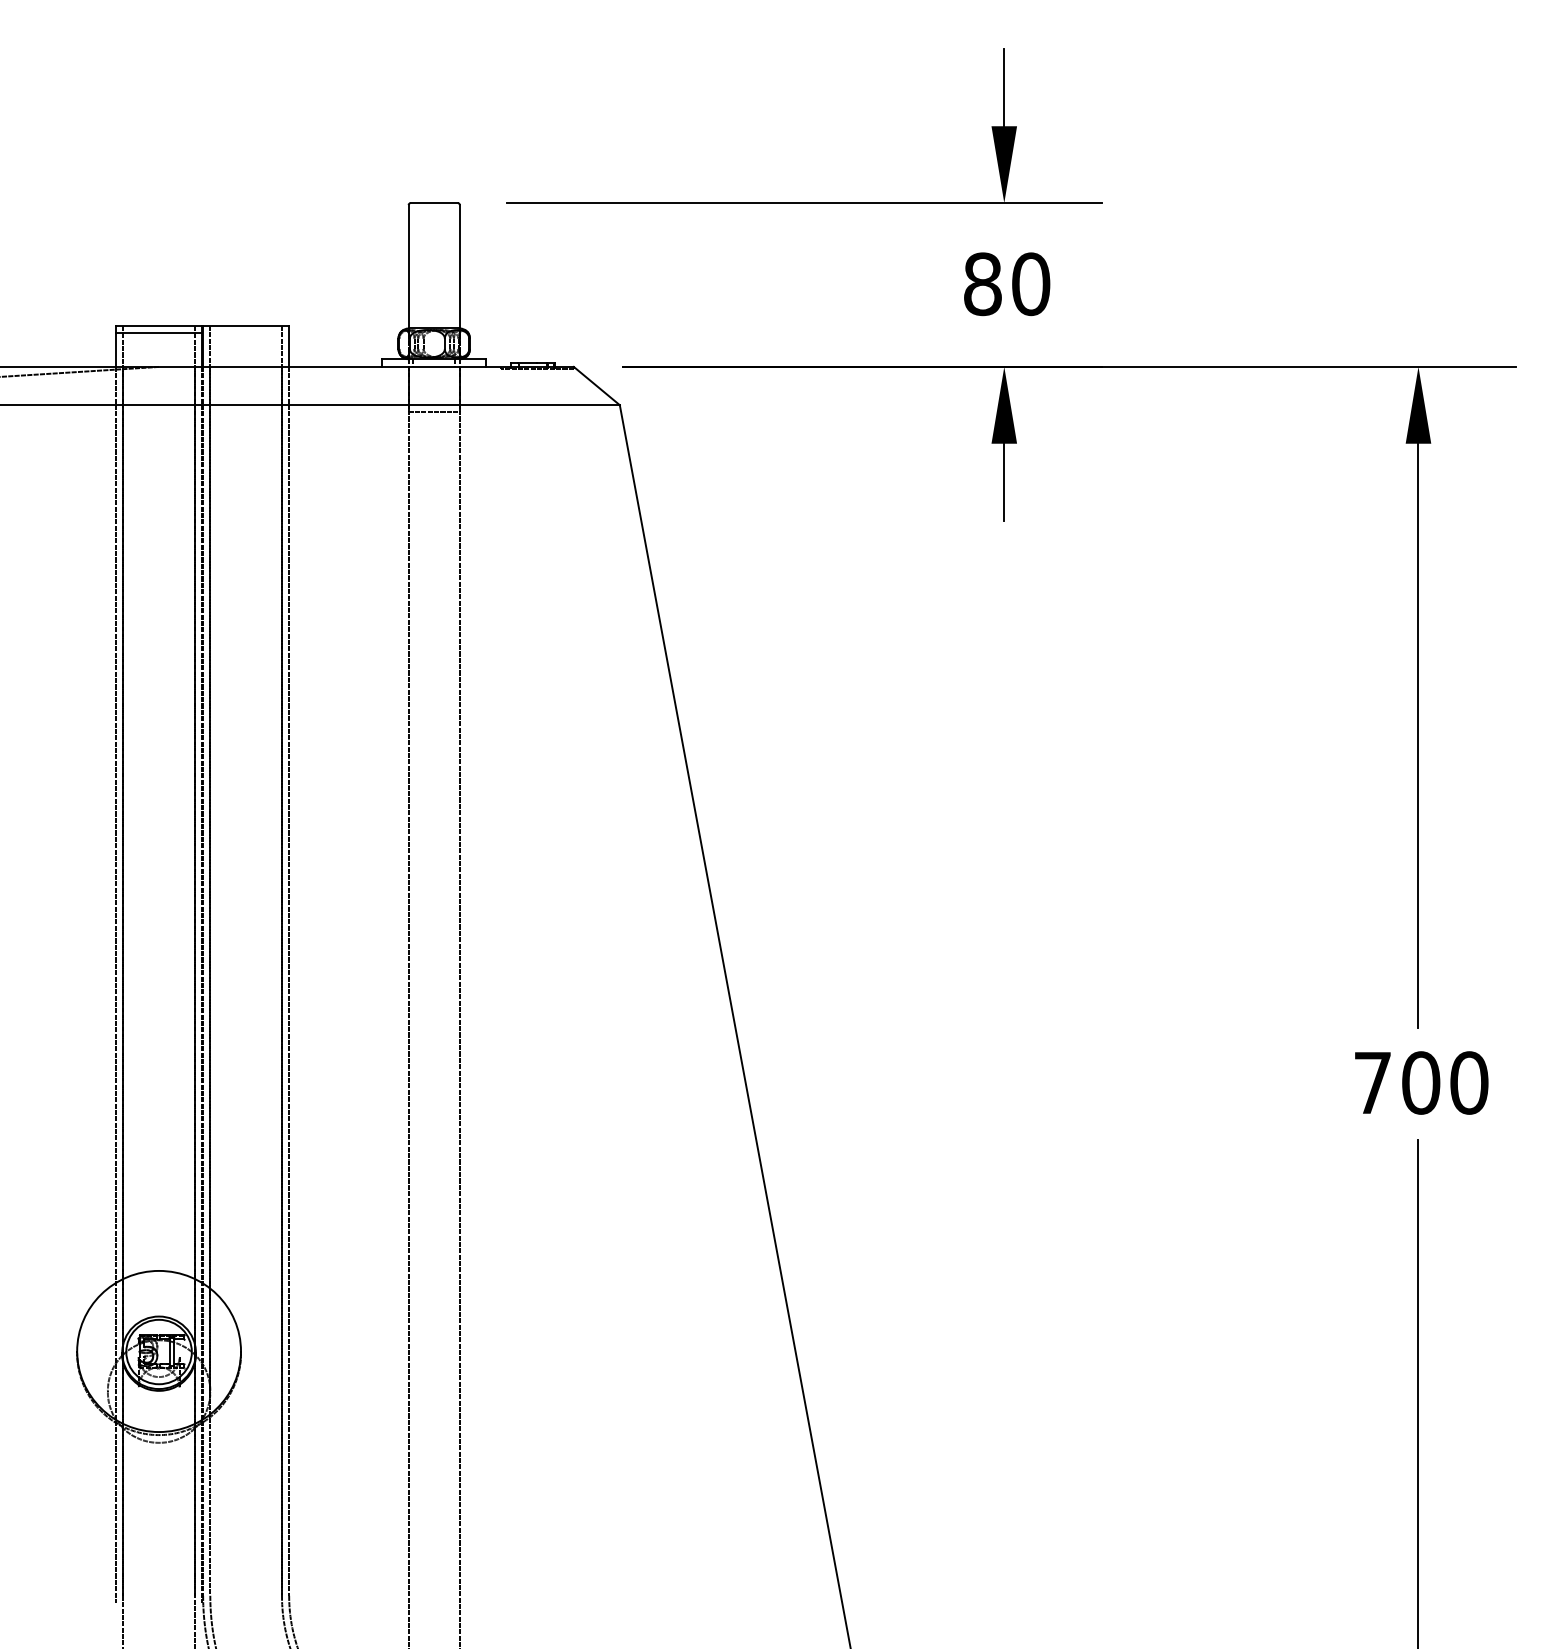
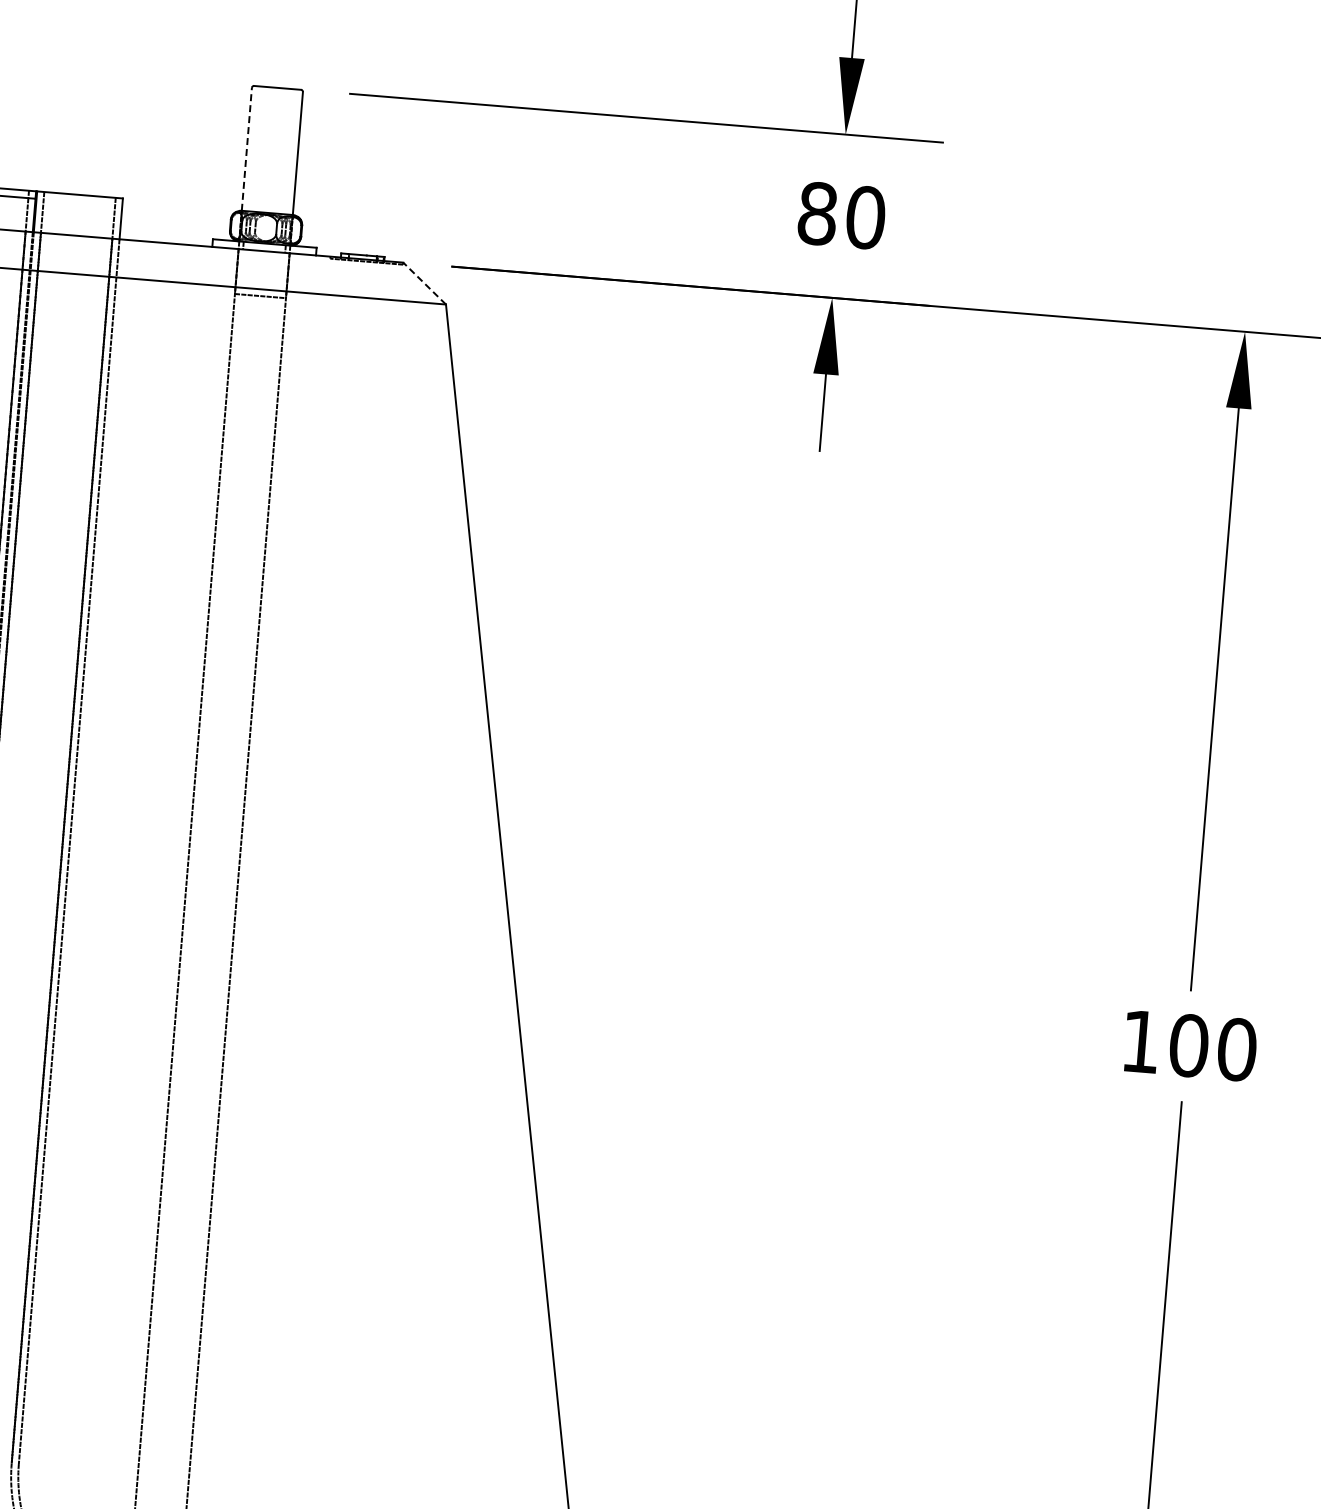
line: (408, 266) -> (246, 149), solid -> dashed
line: (596, 386) -> (424, 284), solid -> dashed
text: (1372, 1082) -> (1140, 1041), 700 -> 100

